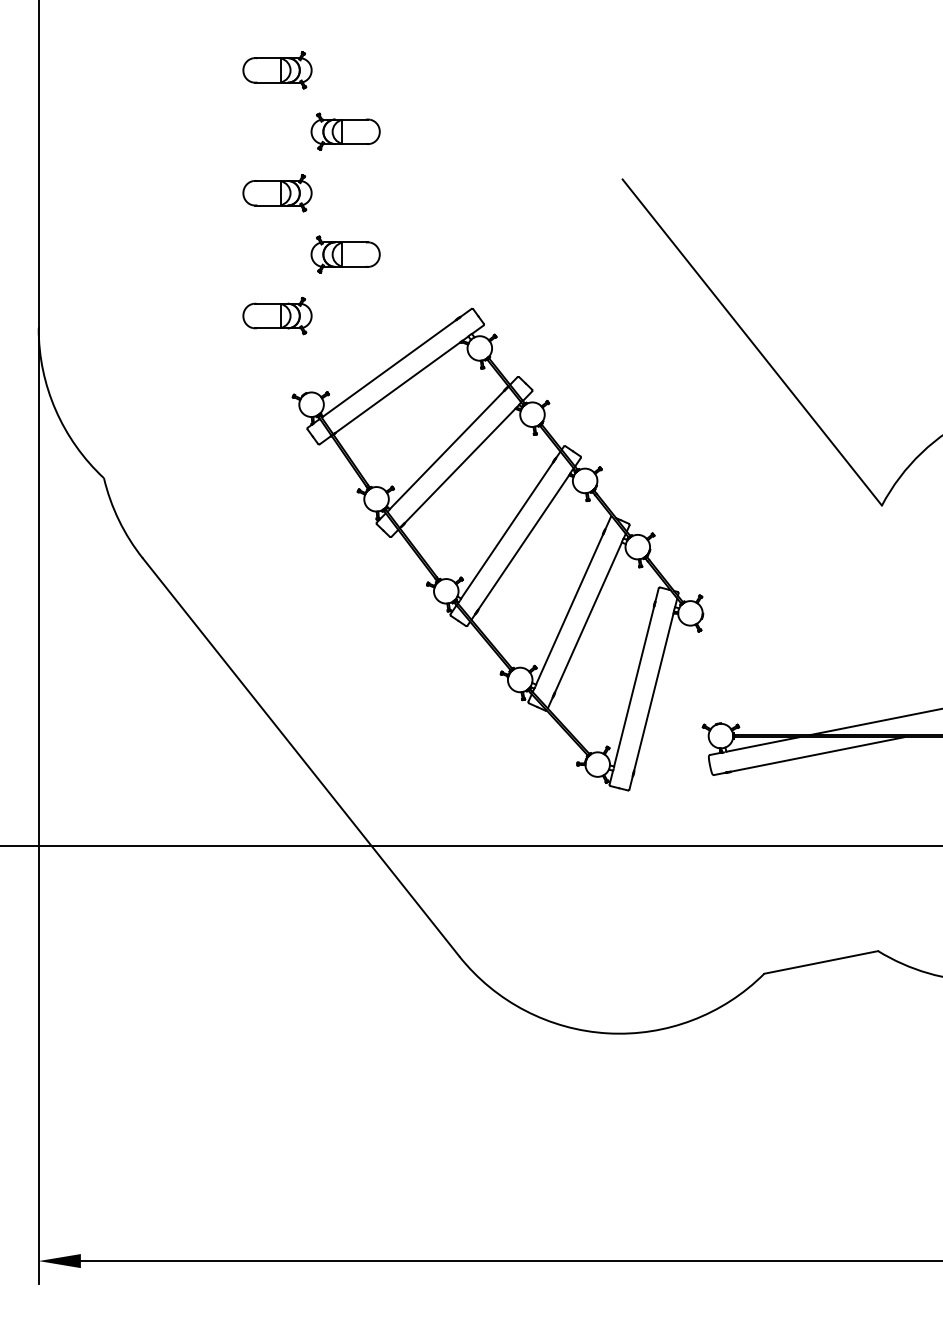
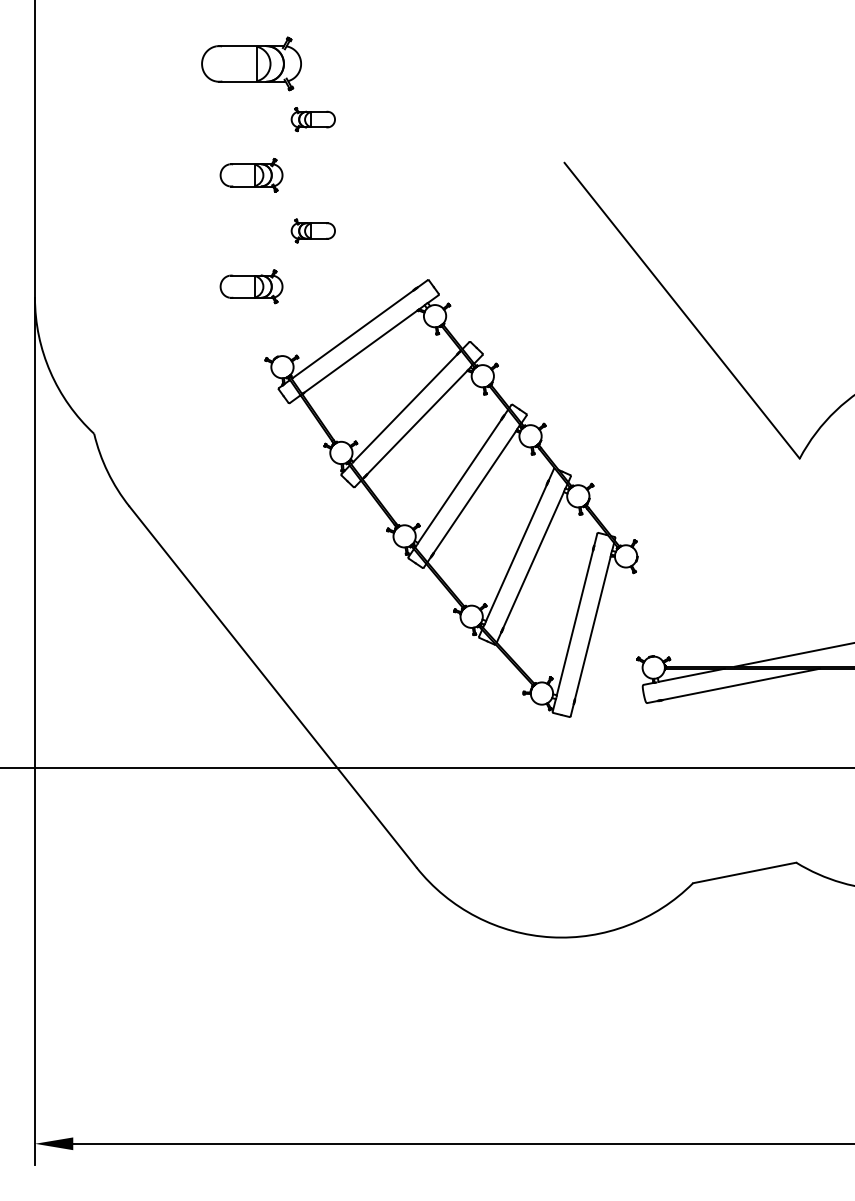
part: (277, 70) -> (251, 64), size x1.6
part: (345, 131) -> (313, 119), size x0.7
part: (345, 254) -> (313, 230), size x0.7

